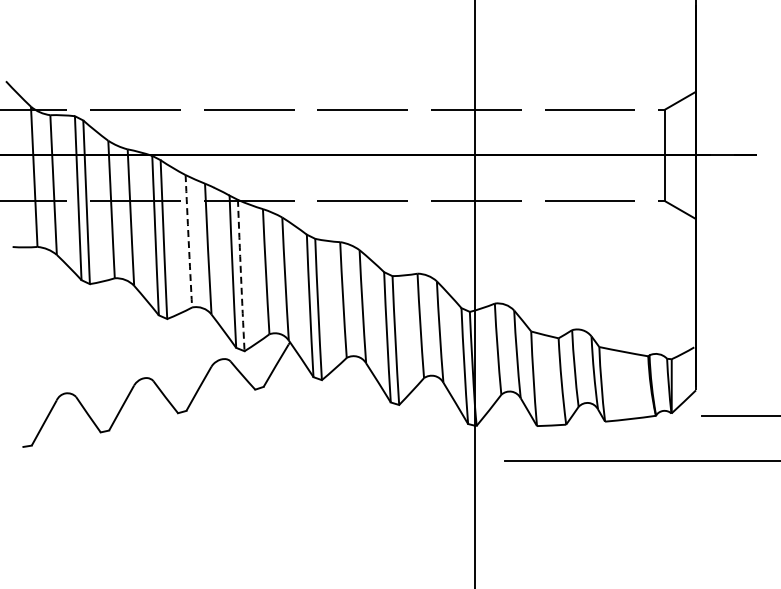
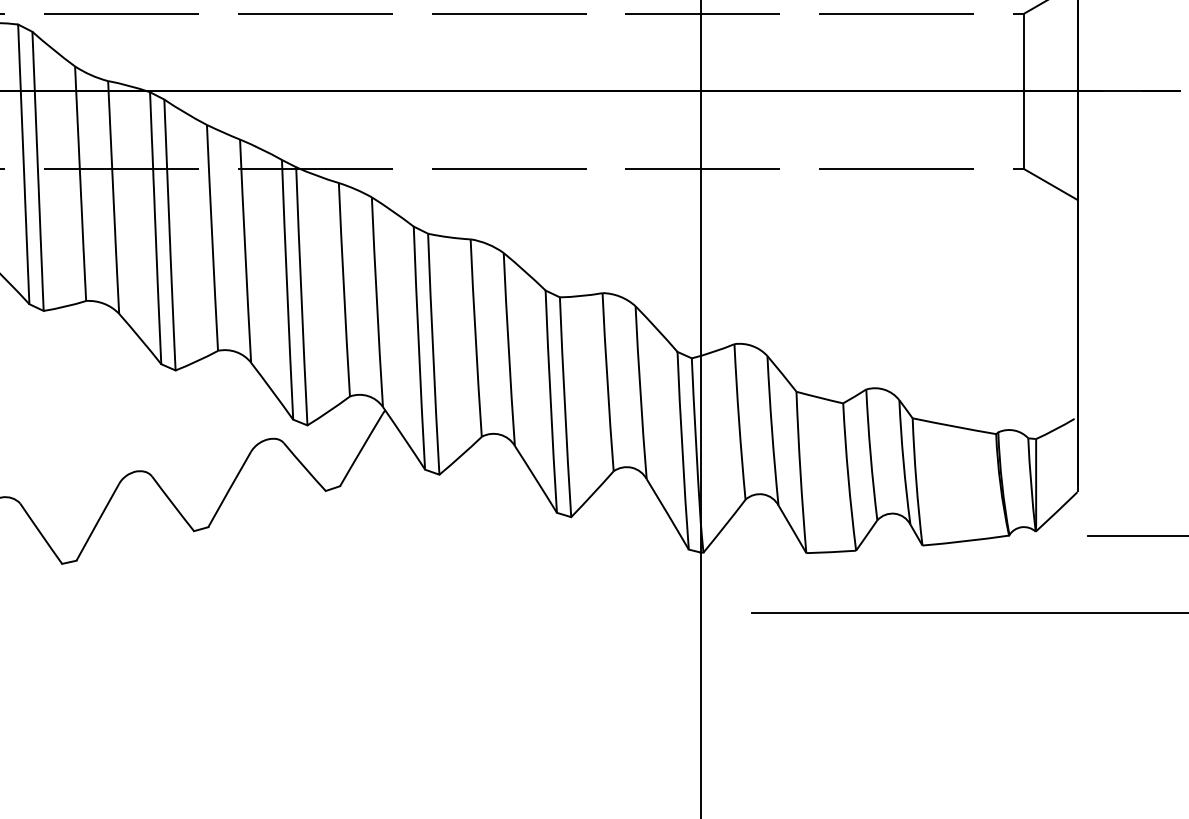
arc: (188, 241) -> (211, 238), dashed -> solid
arc: (241, 275) -> (302, 296), dashed -> solid

